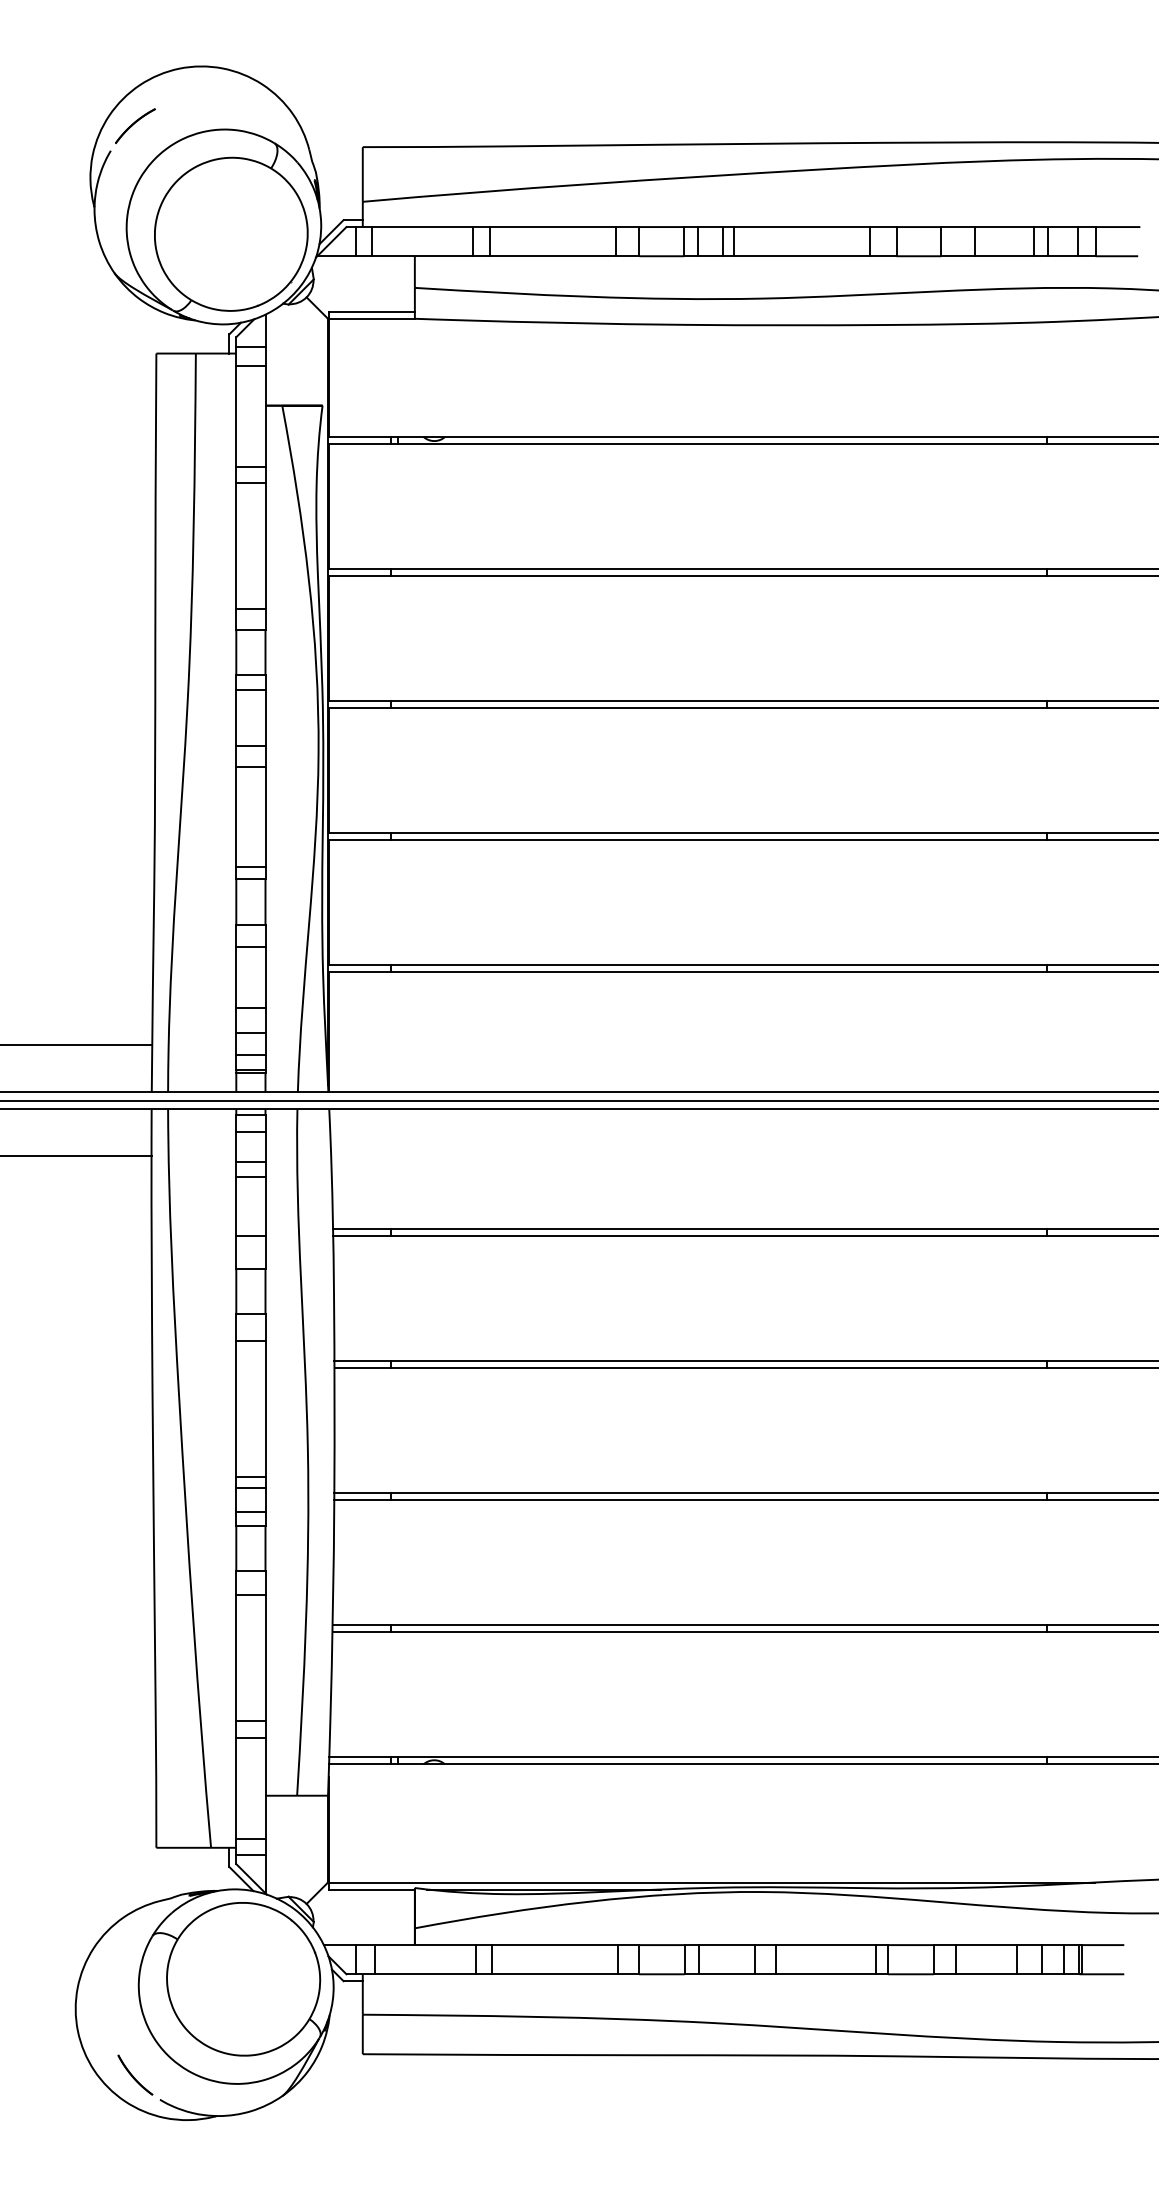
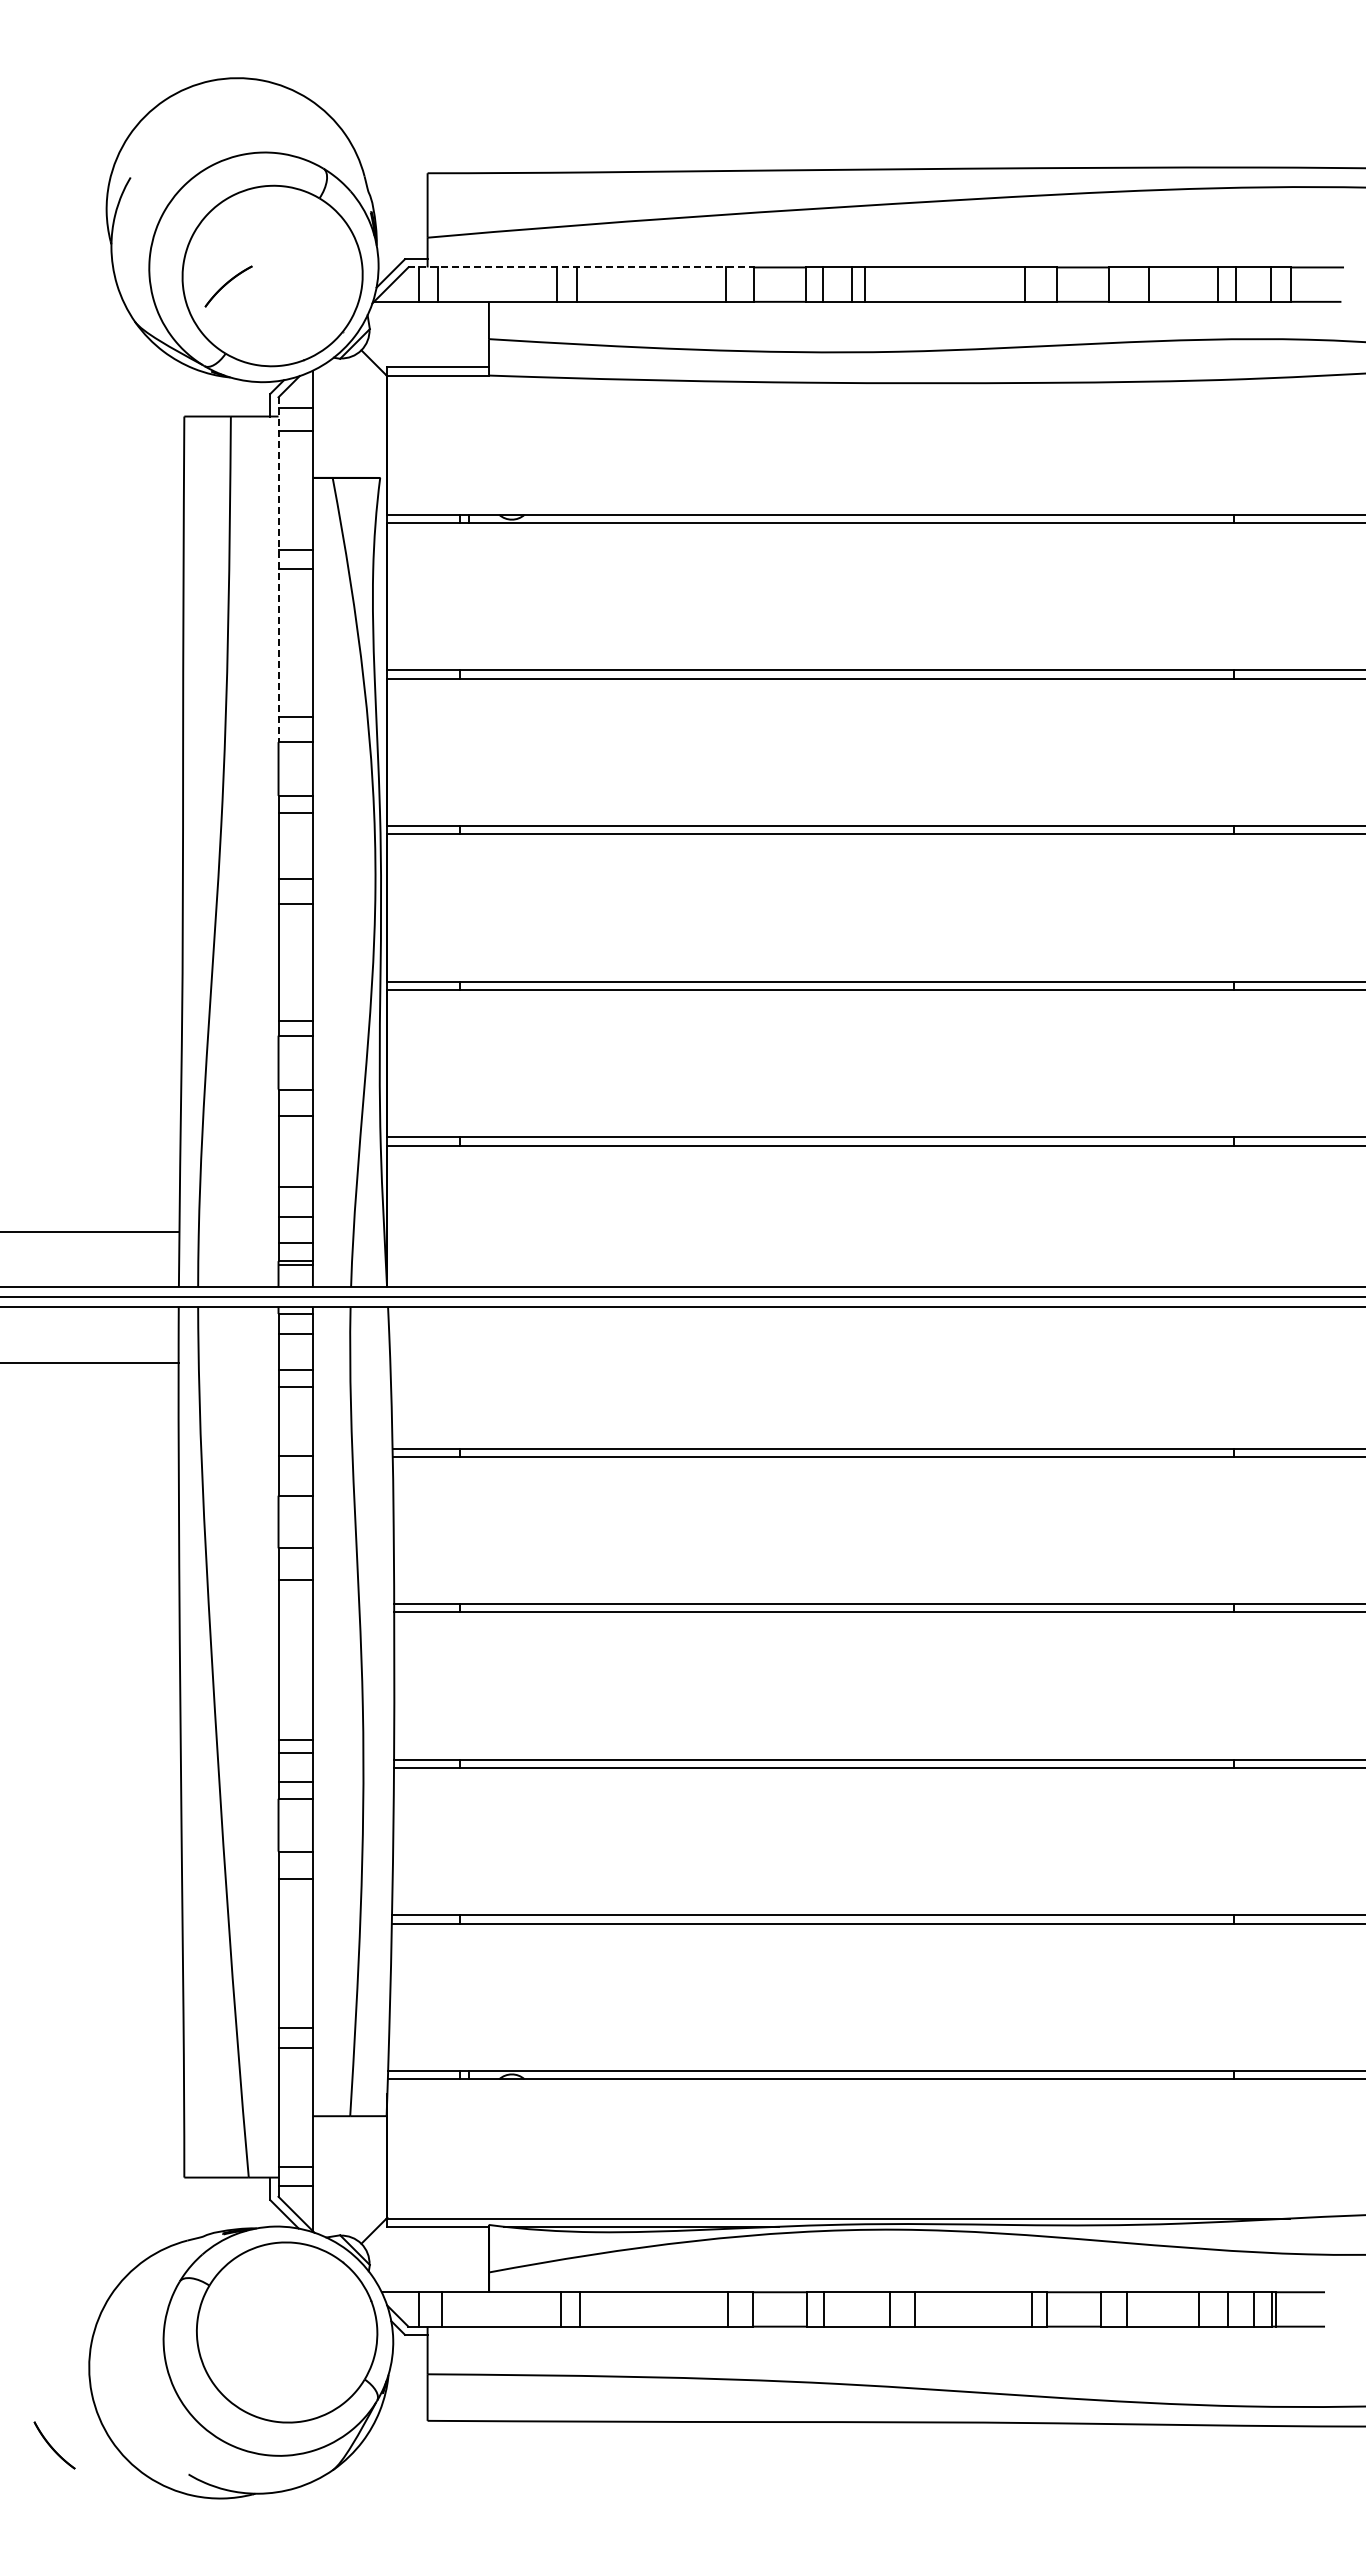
part: (135, 126) -> (228, 286), moved
line: (492, 227) -> (580, 267), solid -> dashed
line: (236, 484) -> (278, 570), solid -> dashed
part: (135, 2075) -> (54, 2445), moved

